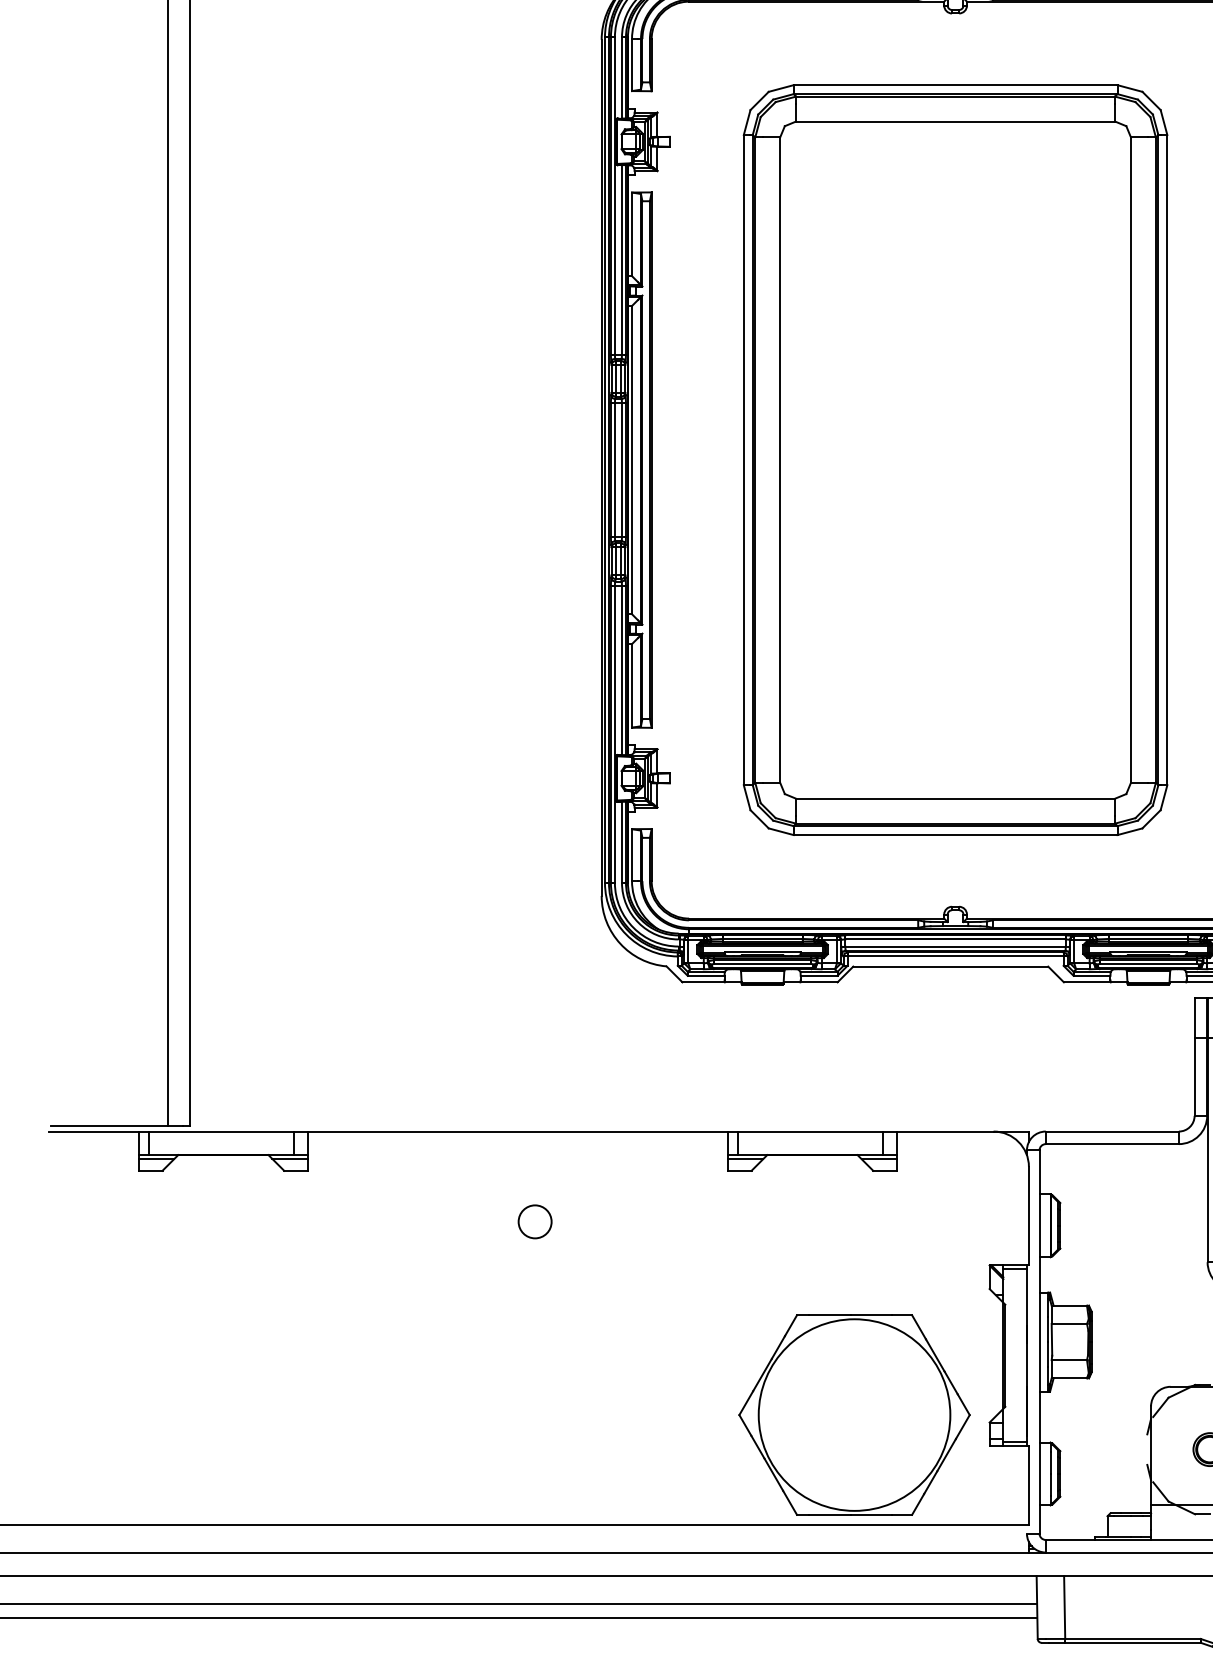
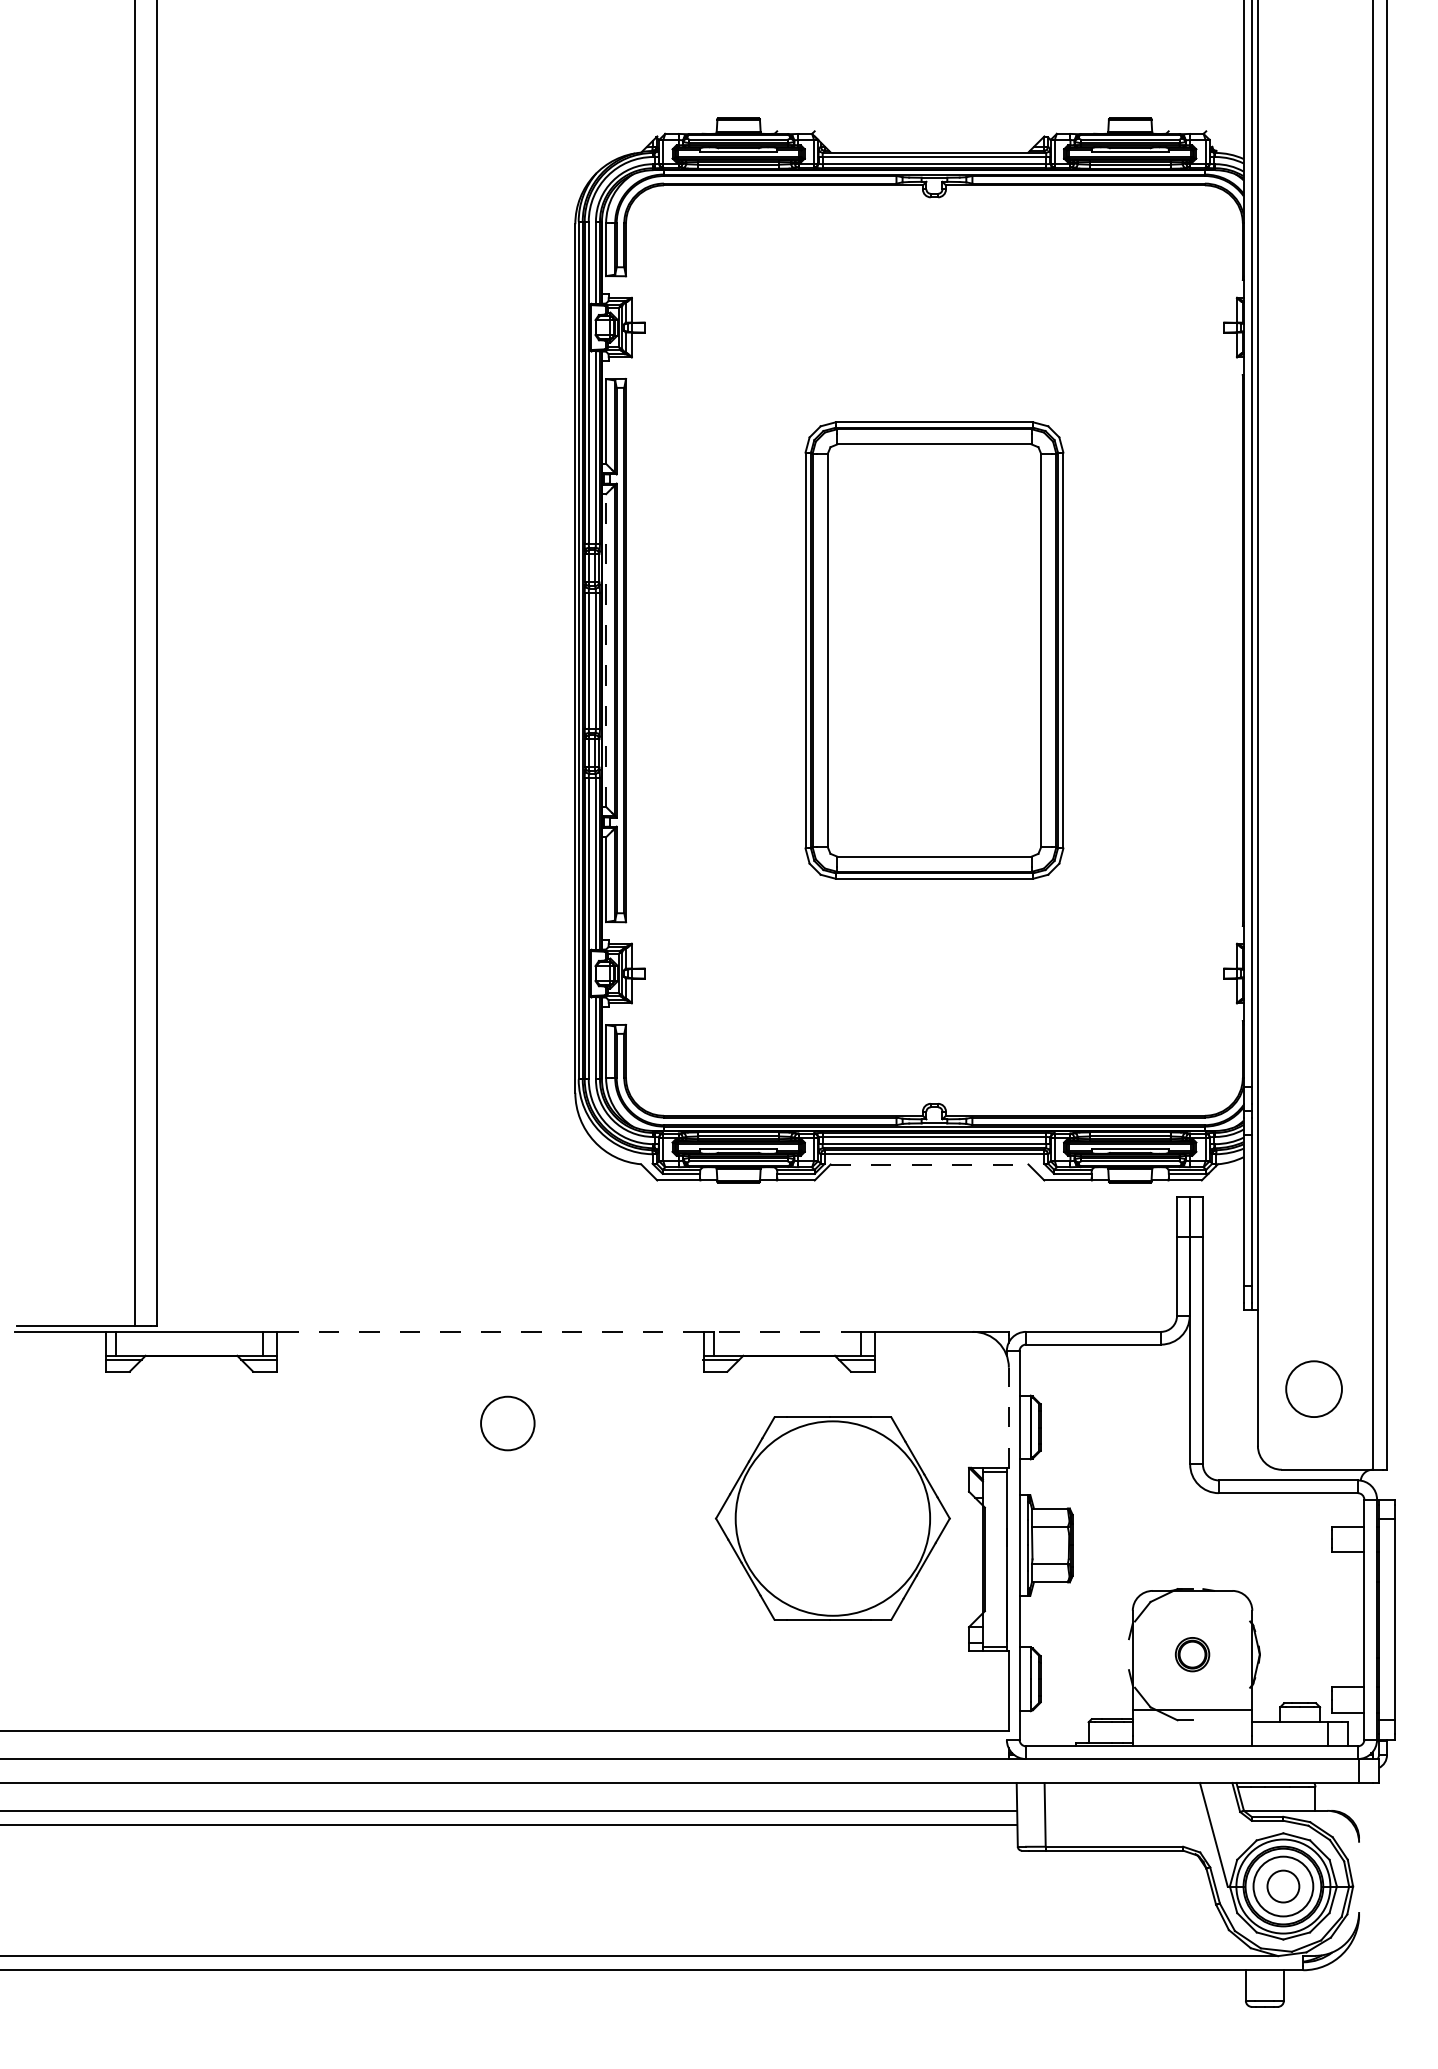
line: (632, 460) -> (606, 650), solid -> dashed
part: (955, 460) -> (934, 650), size x0.6
line: (950, 966) -> (929, 1164), solid -> dashed
line: (517, 1131) -> (489, 1331), solid -> dashed
line: (810, 1131) -> (787, 1331), solid -> dashed
line: (1028, 1215) -> (1008, 1417), solid -> dashed
circle: (534, 1221) -> (507, 1423), size x1.6
part: (854, 1415) -> (832, 1518), moved

